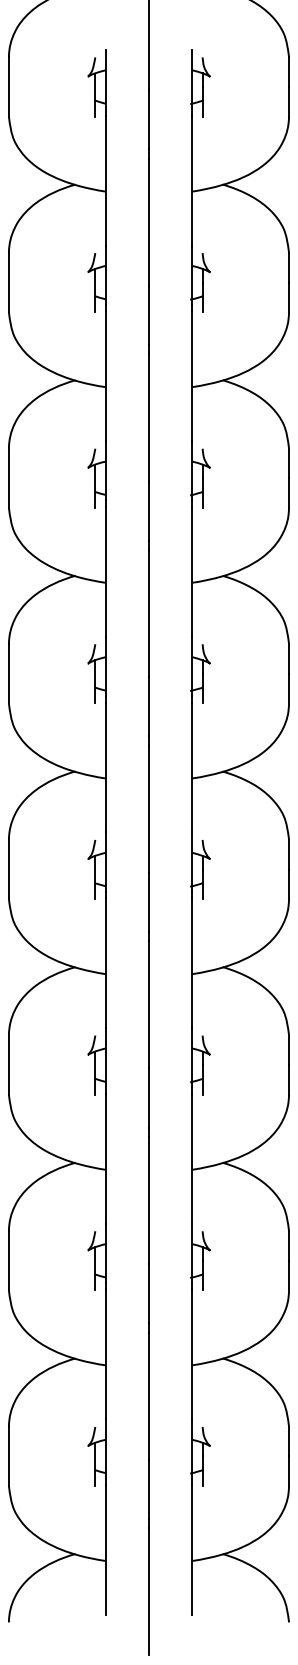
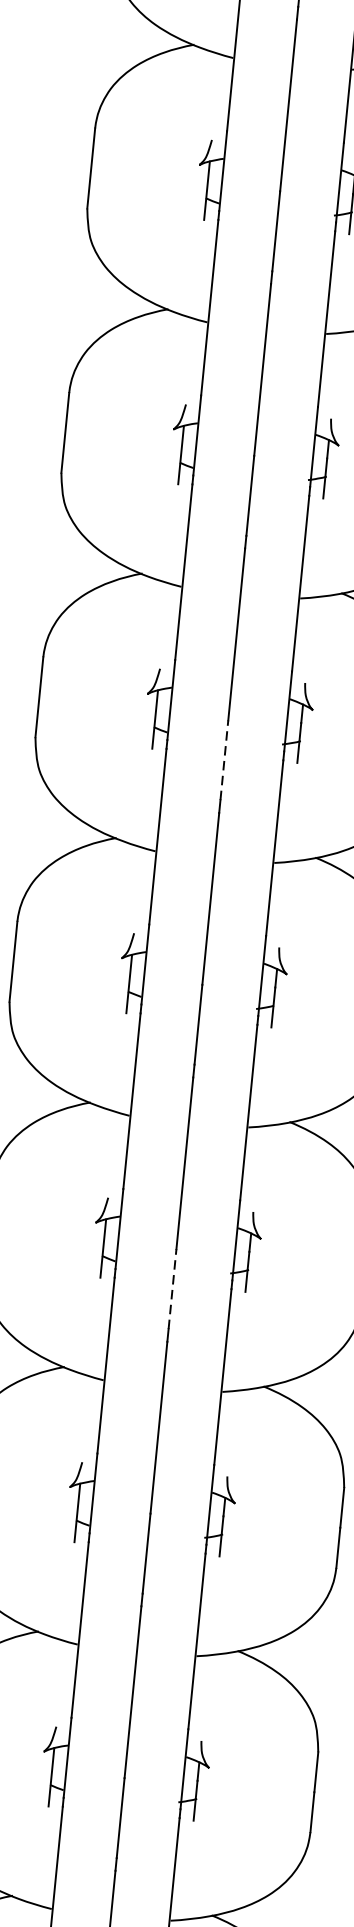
line: (148, 706) -> (223, 759), solid -> dashed
line: (148, 1097) -> (171, 1288), solid -> dashed

